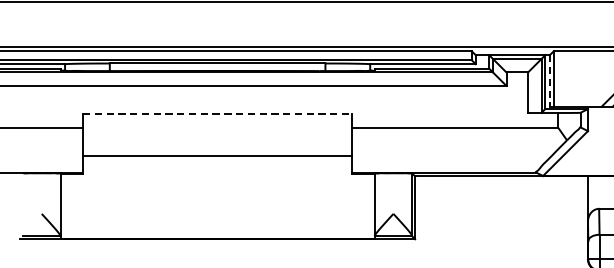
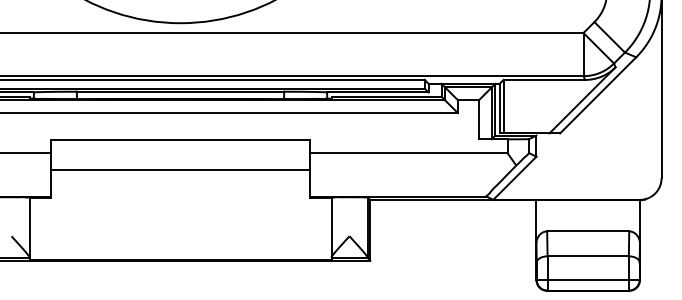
line: (549, 80) -> (499, 108), dashed -> solid
line: (218, 113) -> (181, 139), dashed -> solid
line: (217, 156) -> (180, 170), moved

